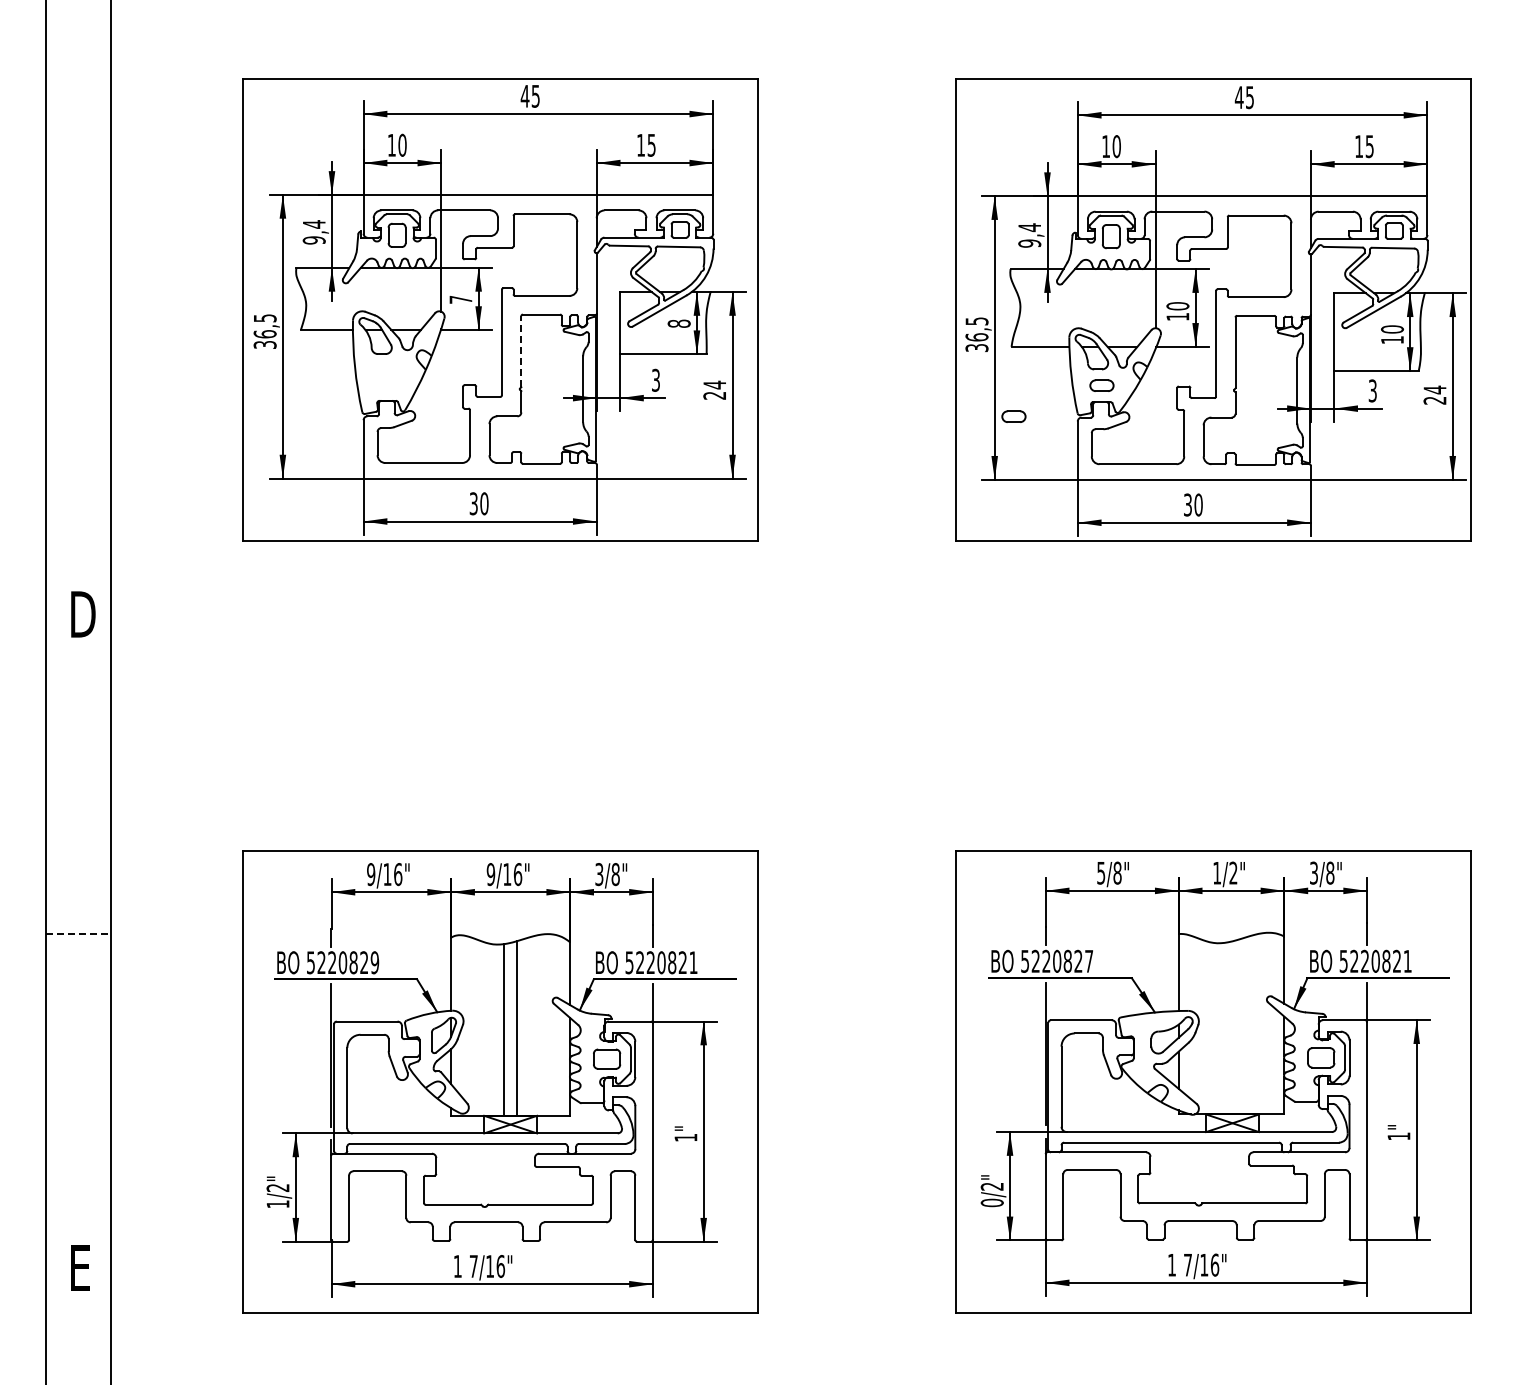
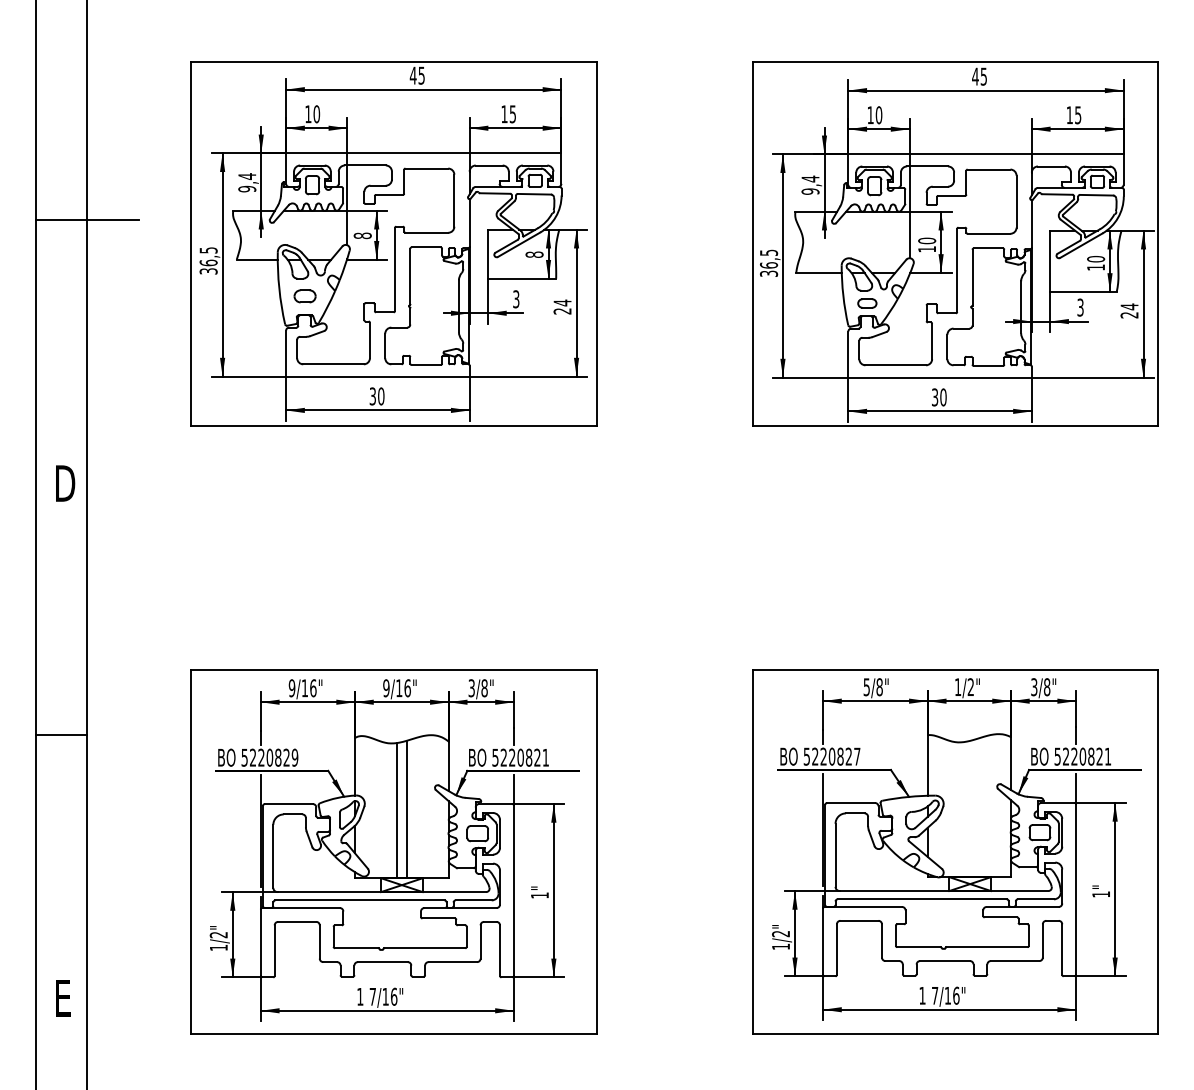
line: (110, 280) -> (86, 220), added
text: (460, 299) -> (362, 235), 7 -> 8
line: (521, 351) -> (410, 276), dashed -> solid
part: (387, 376) -> (304, 296), added
part: (1013, 416) -> (797, 327), removed
line: (78, 934) -> (61, 735), dashed -> solid
text: (991, 1202) -> (780, 946), 0/2" -> 1/2"

